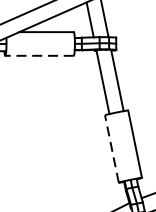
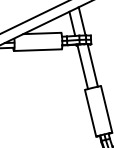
line: (38, 56) -> (37, 50), dashed -> solid
line: (111, 149) -> (90, 113), dashed -> solid

